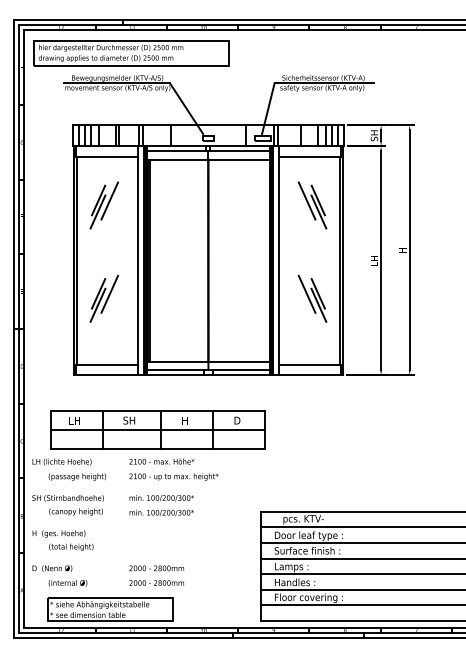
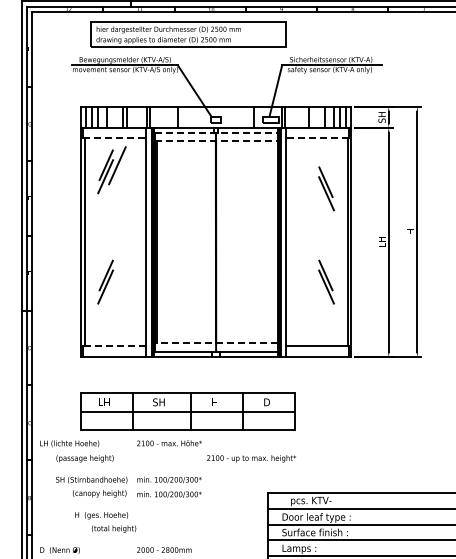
part: (131, 53) -> (189, 35), moved
line: (208, 151) -> (216, 133), solid -> dashed
line: (107, 156) -> (115, 138), solid -> dashed
line: (309, 156) -> (317, 138), solid -> dashed
line: (208, 159) -> (216, 141), solid -> dashed
line: (306, 200) -> (314, 182), removed
part: (104, 205) -> (112, 170), moved
line: (109, 293) -> (117, 275), removed
line: (306, 293) -> (314, 275), removed
line: (208, 361) -> (216, 343), solid -> dashed
line: (106, 364) -> (114, 346), solid -> dashed
part: (157, 429) -> (187, 411), moved
text: (173, 476) -> (251, 458), moved
text: (67, 505) -> (91, 487), moved
text: (62, 540) -> (105, 522), moved

